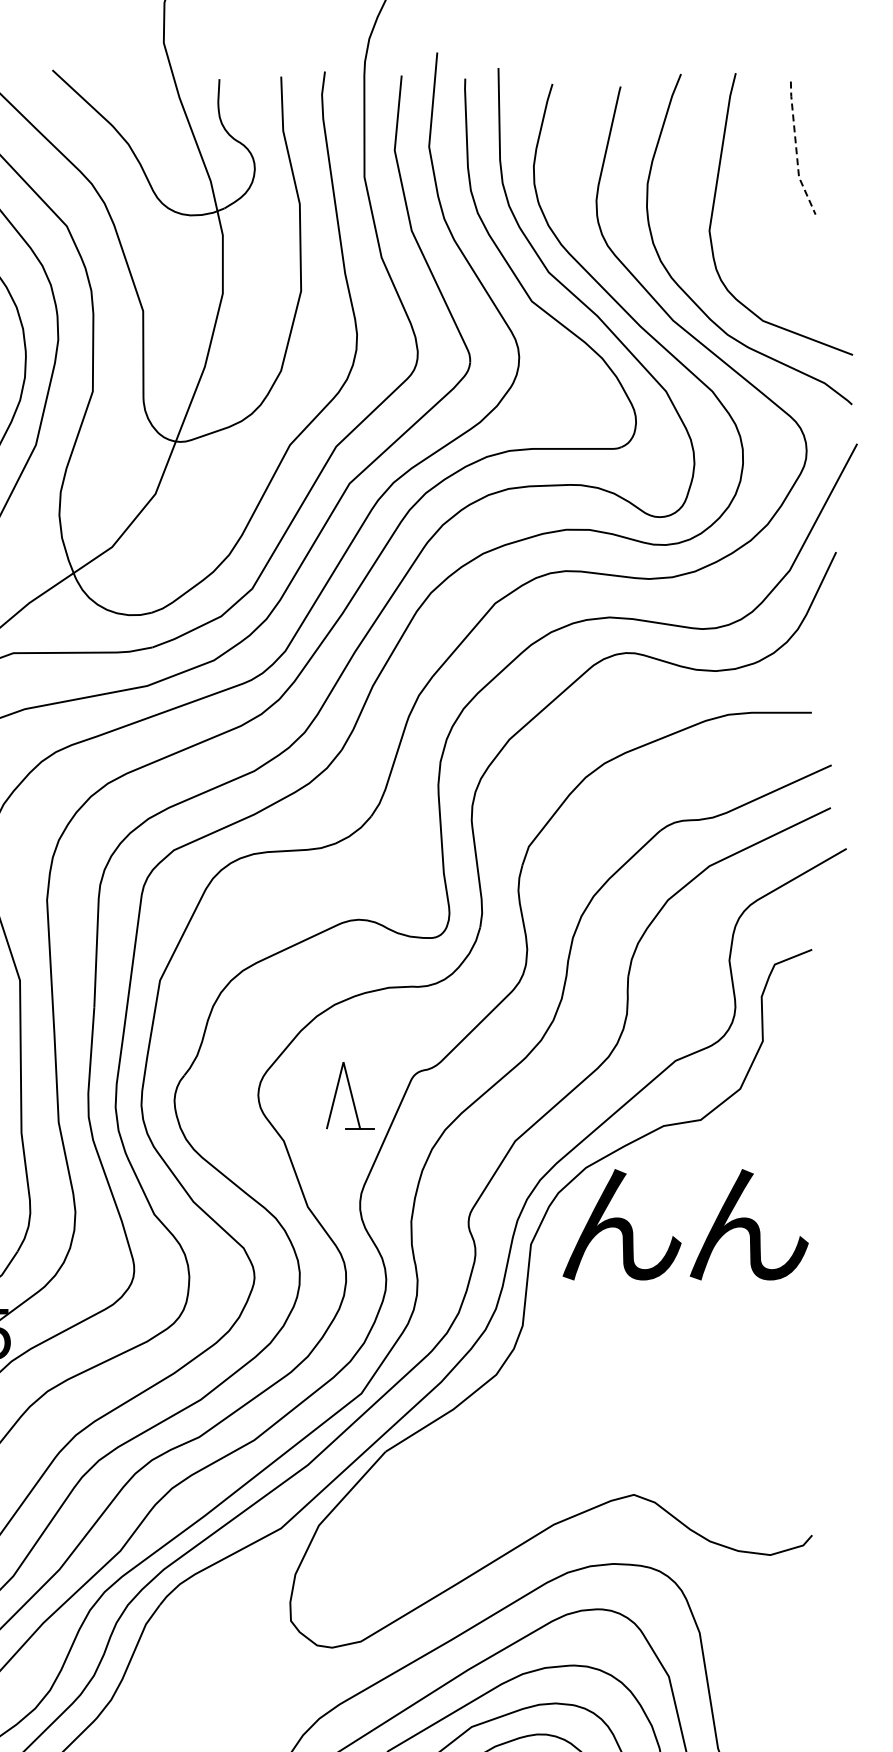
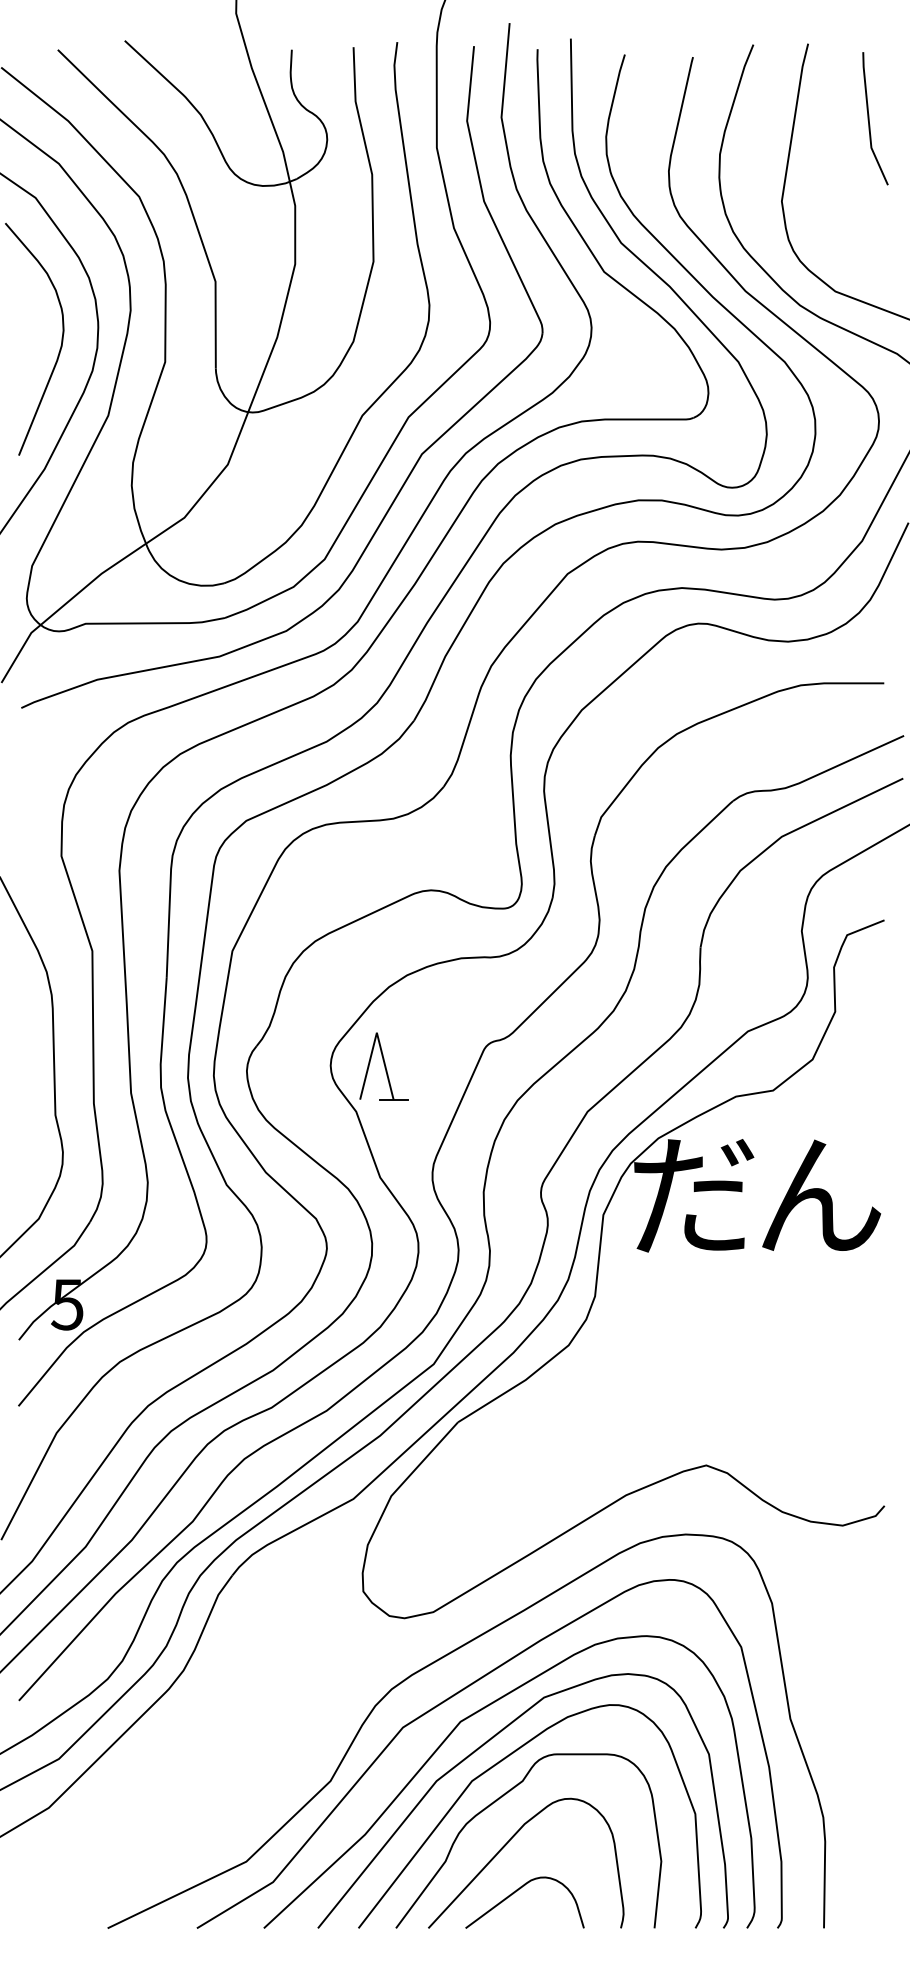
line: (796, 149) -> (868, 120), dashed -> solid
part: (350, 1095) -> (383, 1066), moved
text: (622, 1224) -> (694, 1195), ん -> だ

